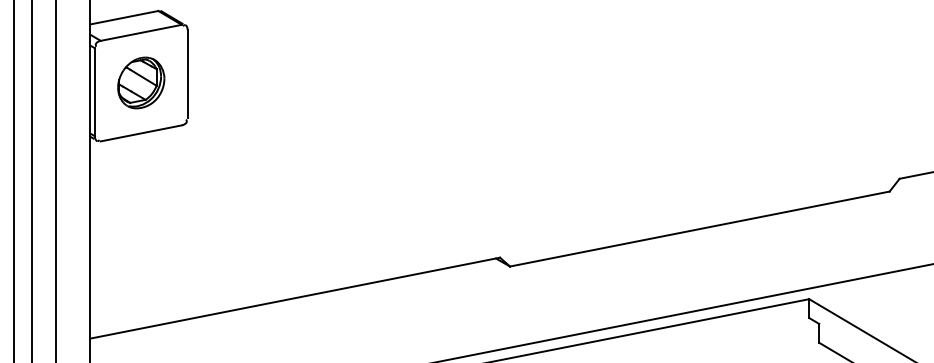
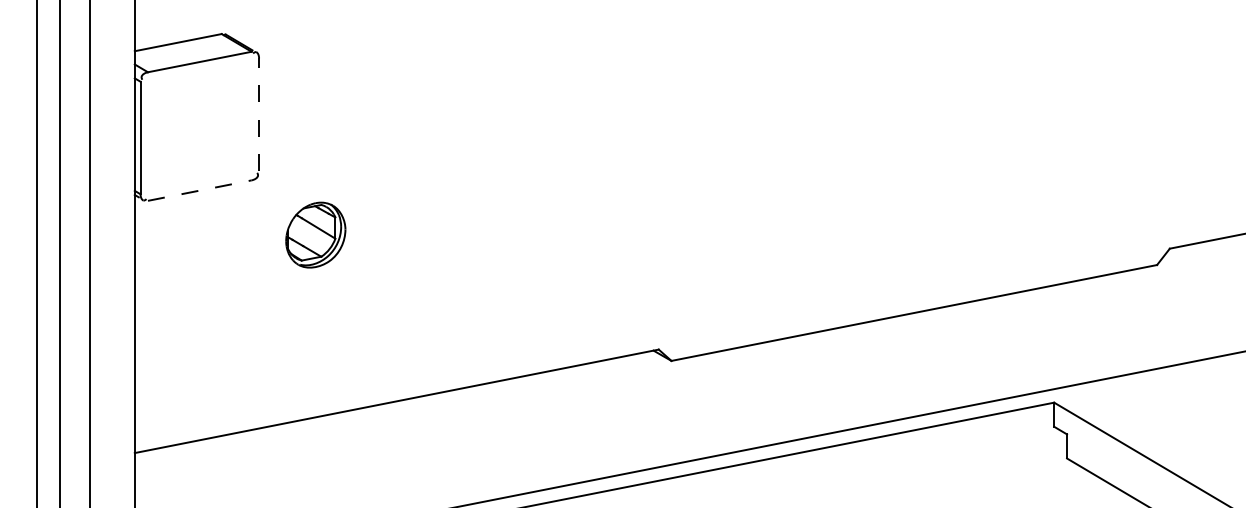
line: (187, 73) -> (259, 114), solid -> dashed
part: (141, 82) -> (315, 234), moved
line: (141, 133) -> (199, 190), solid -> dashed

